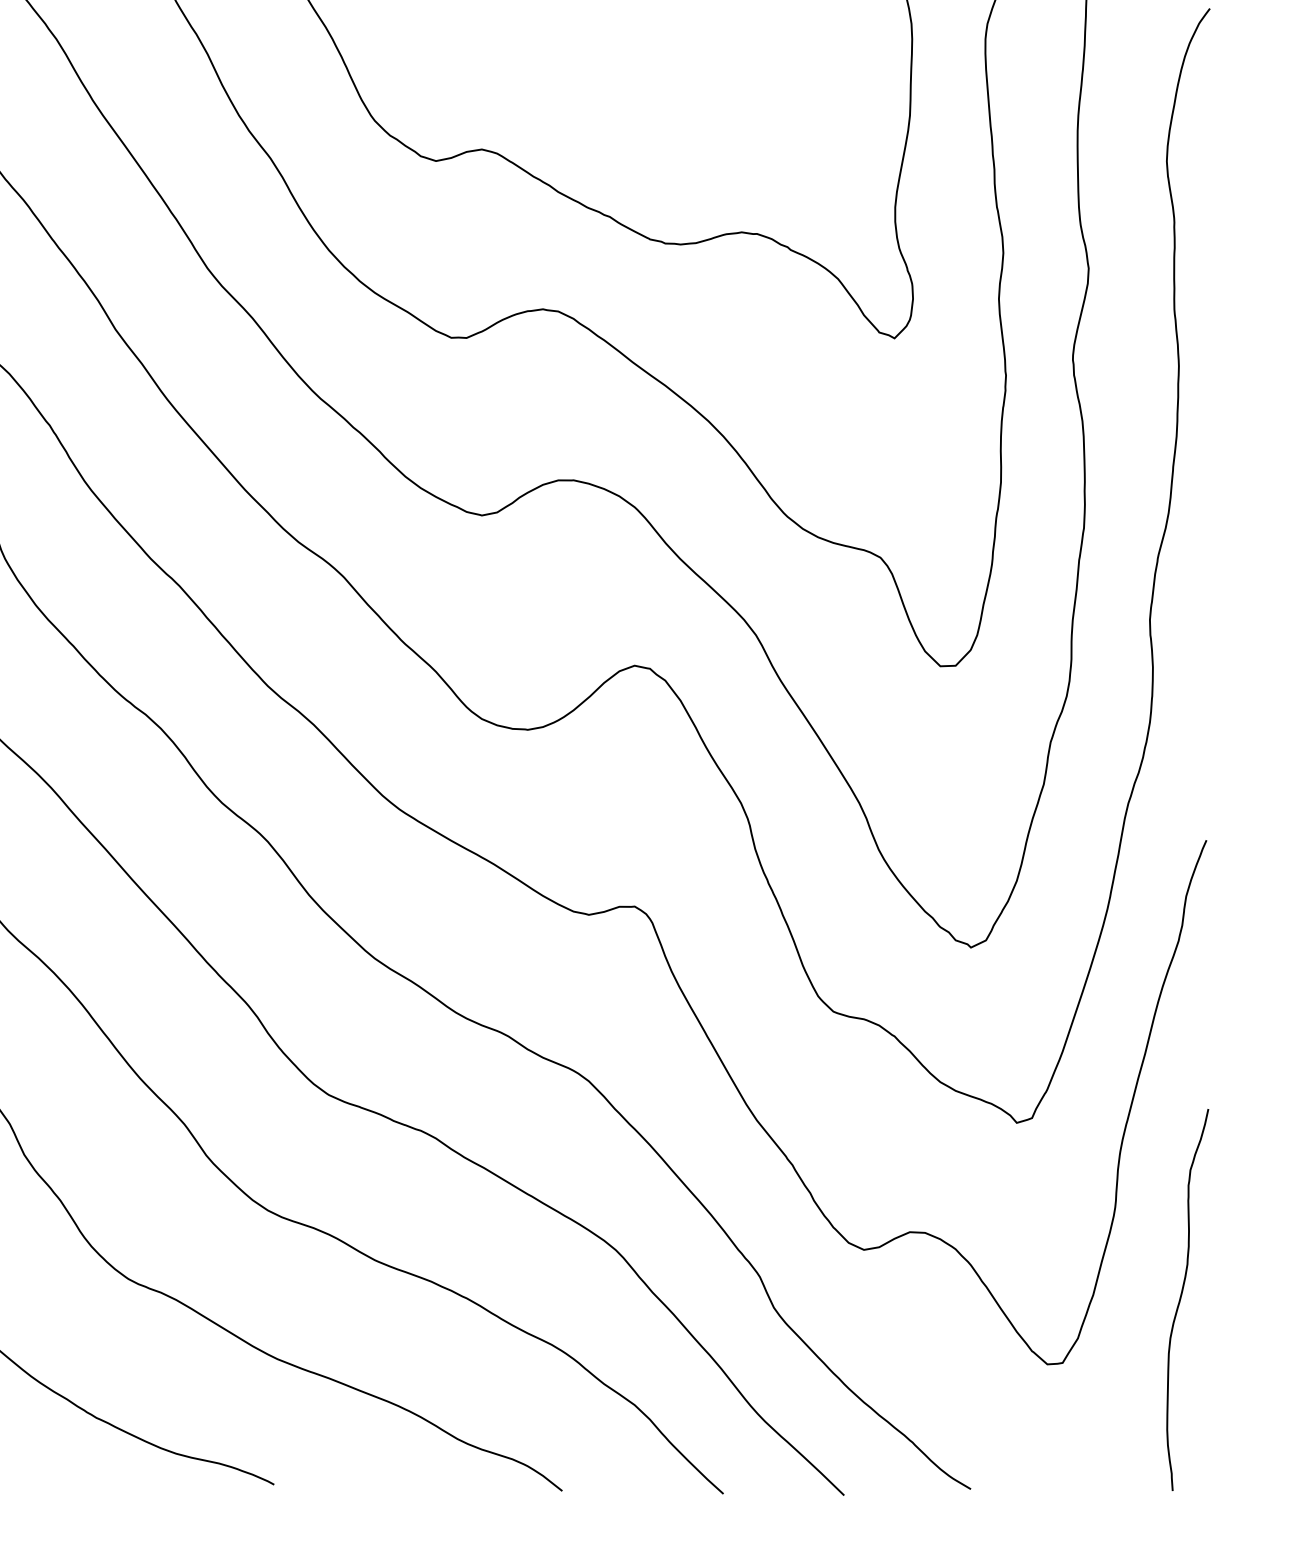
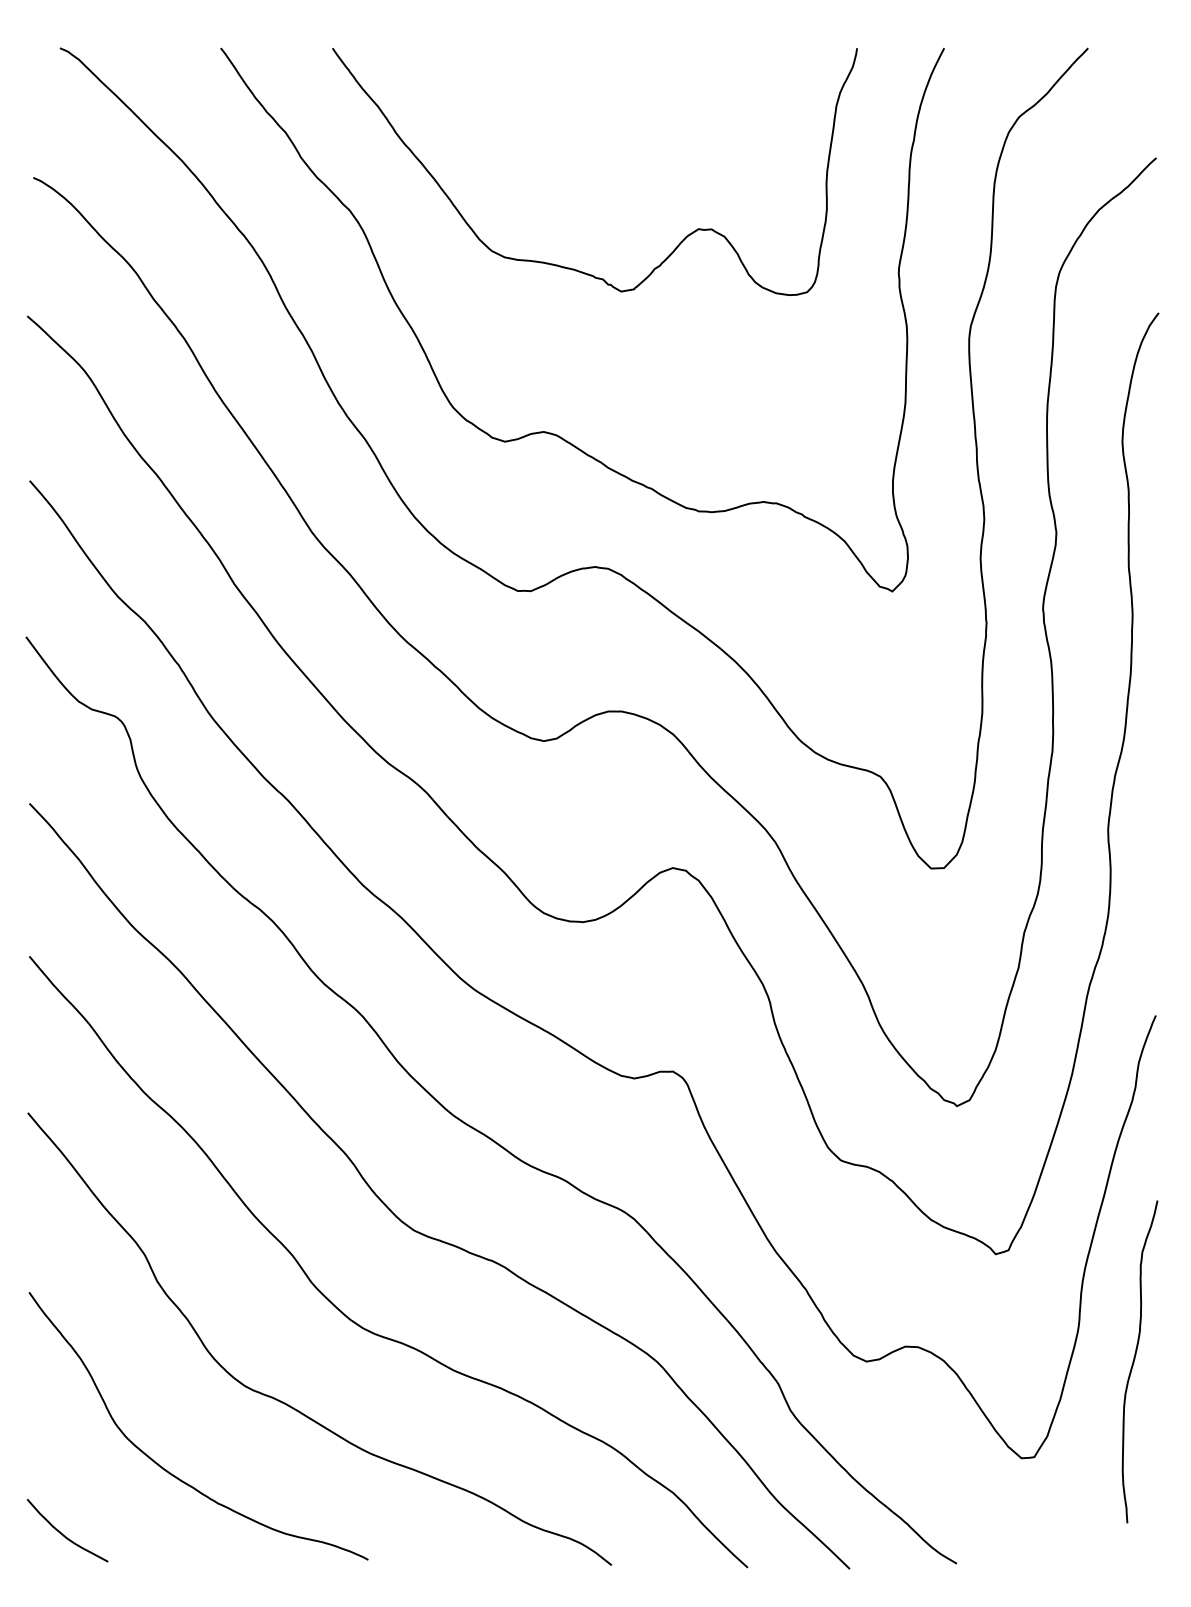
curve: (1182, 1297) -> (1135, 1359), moved

